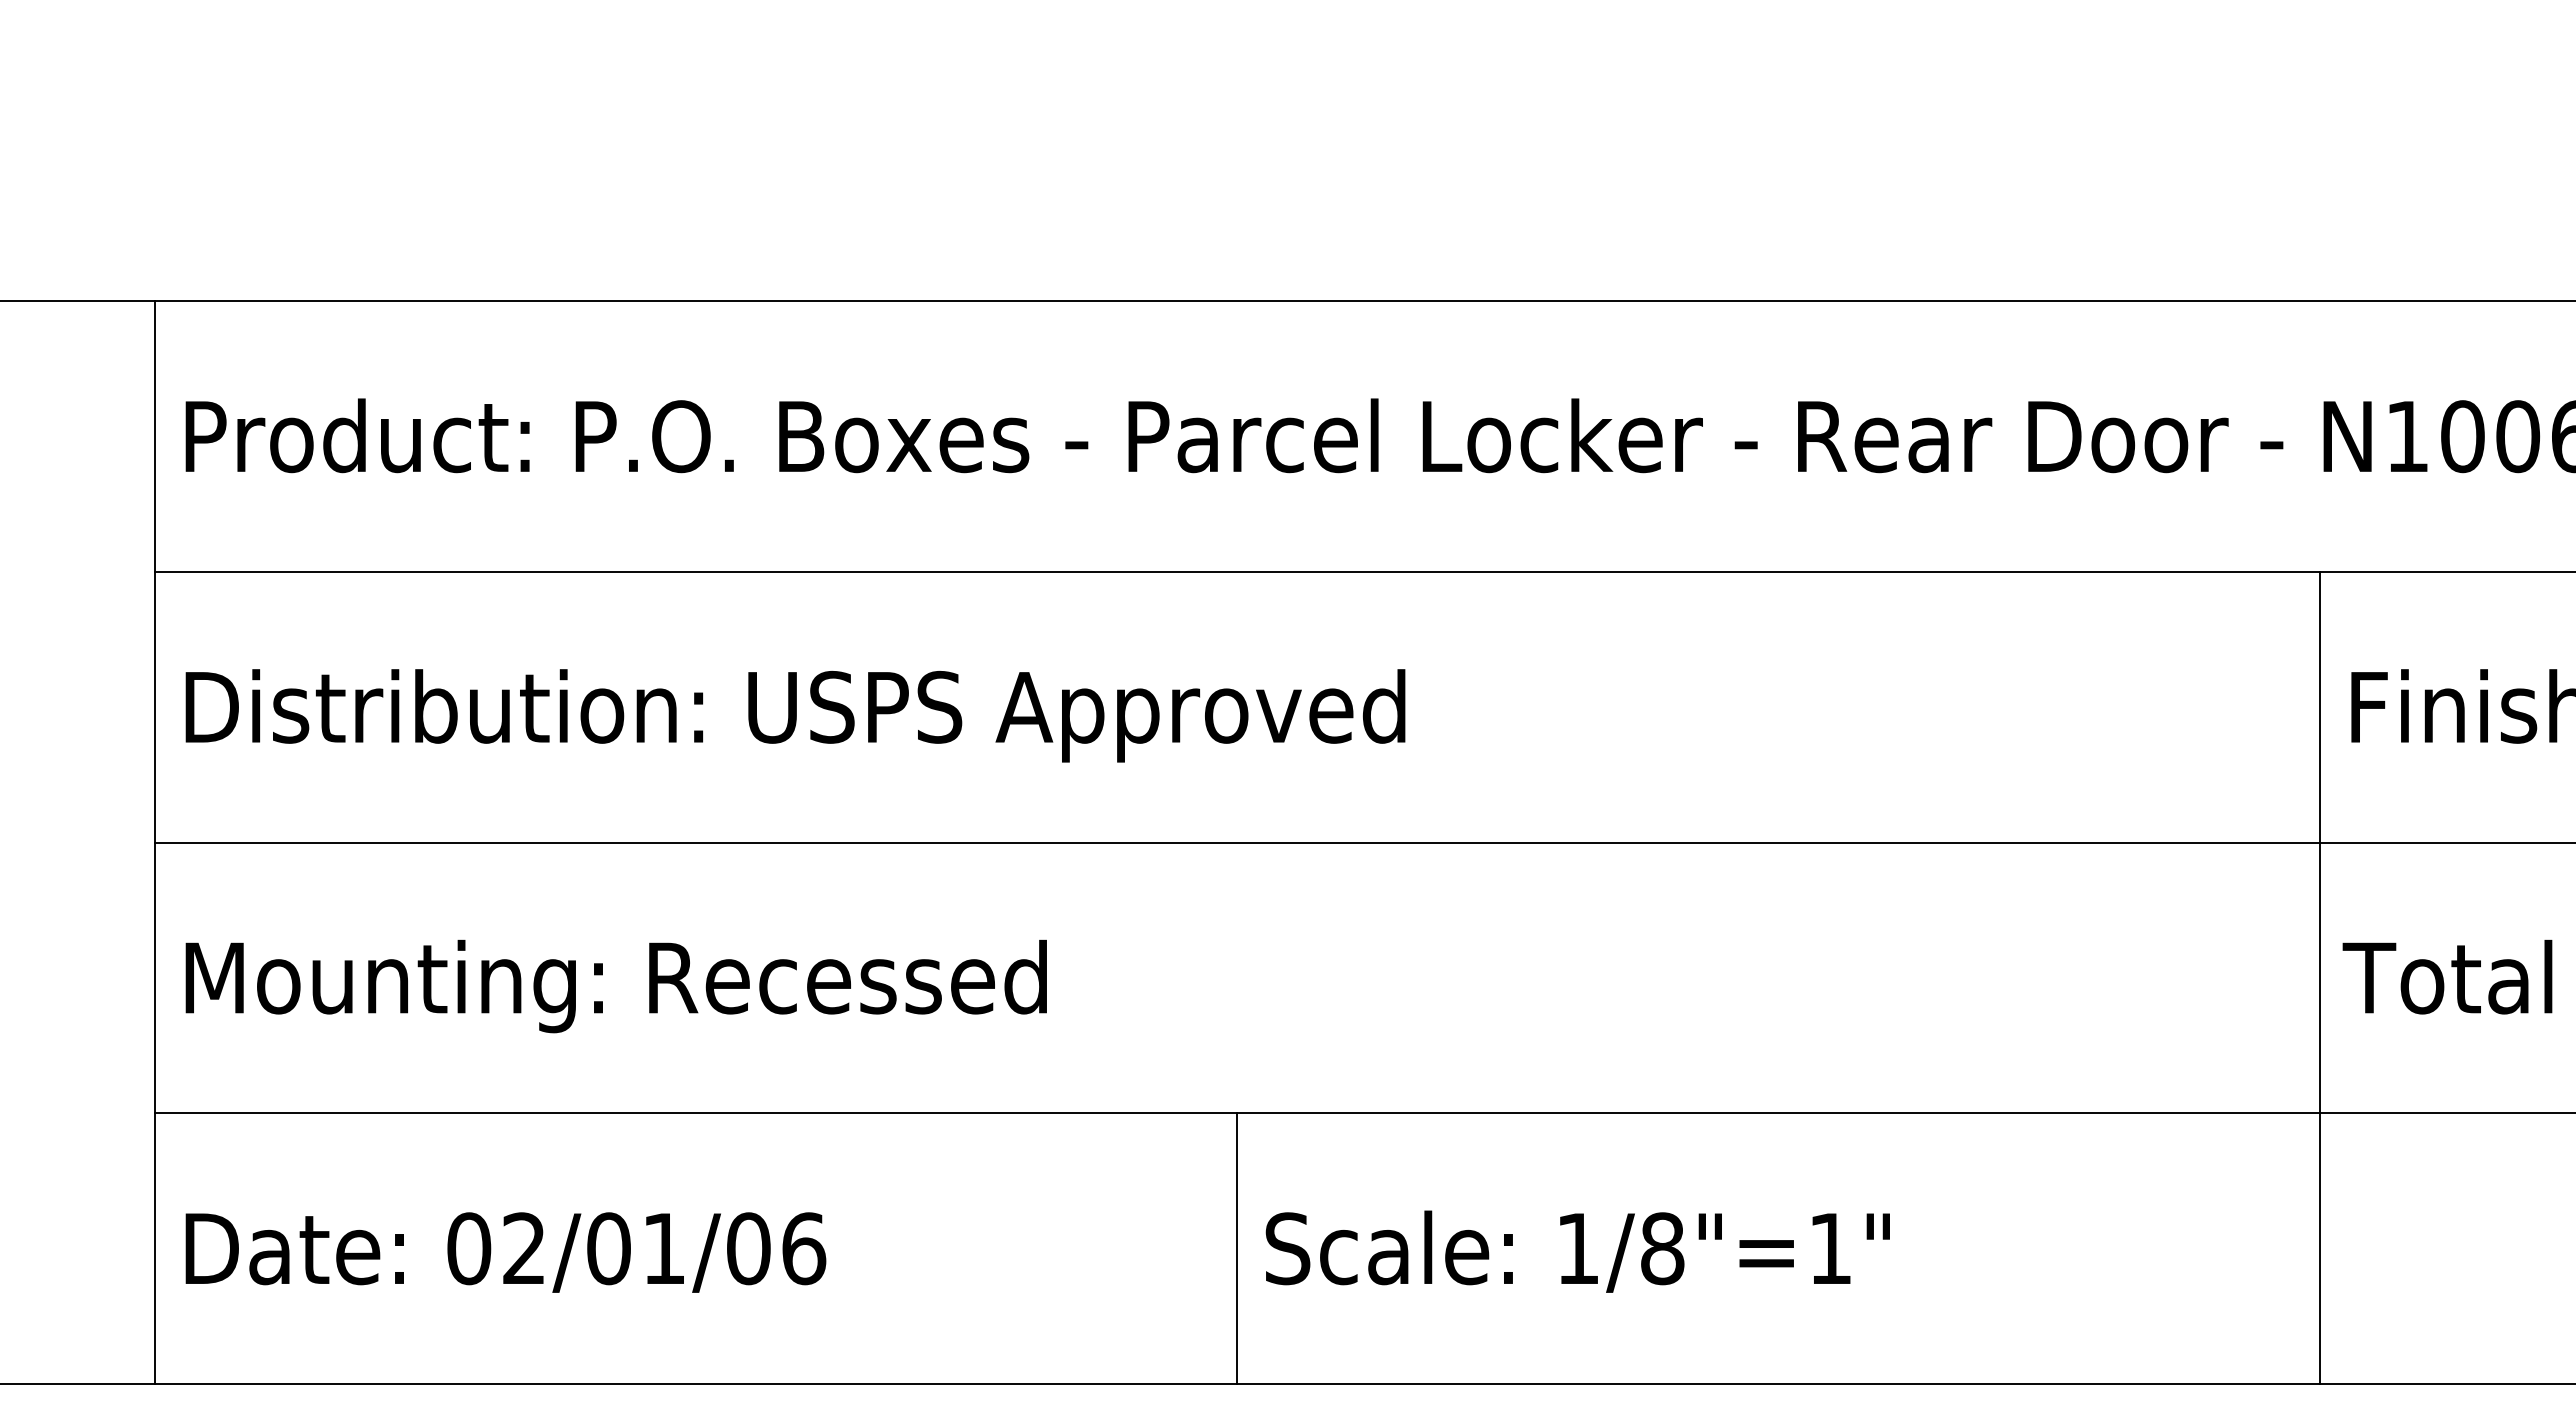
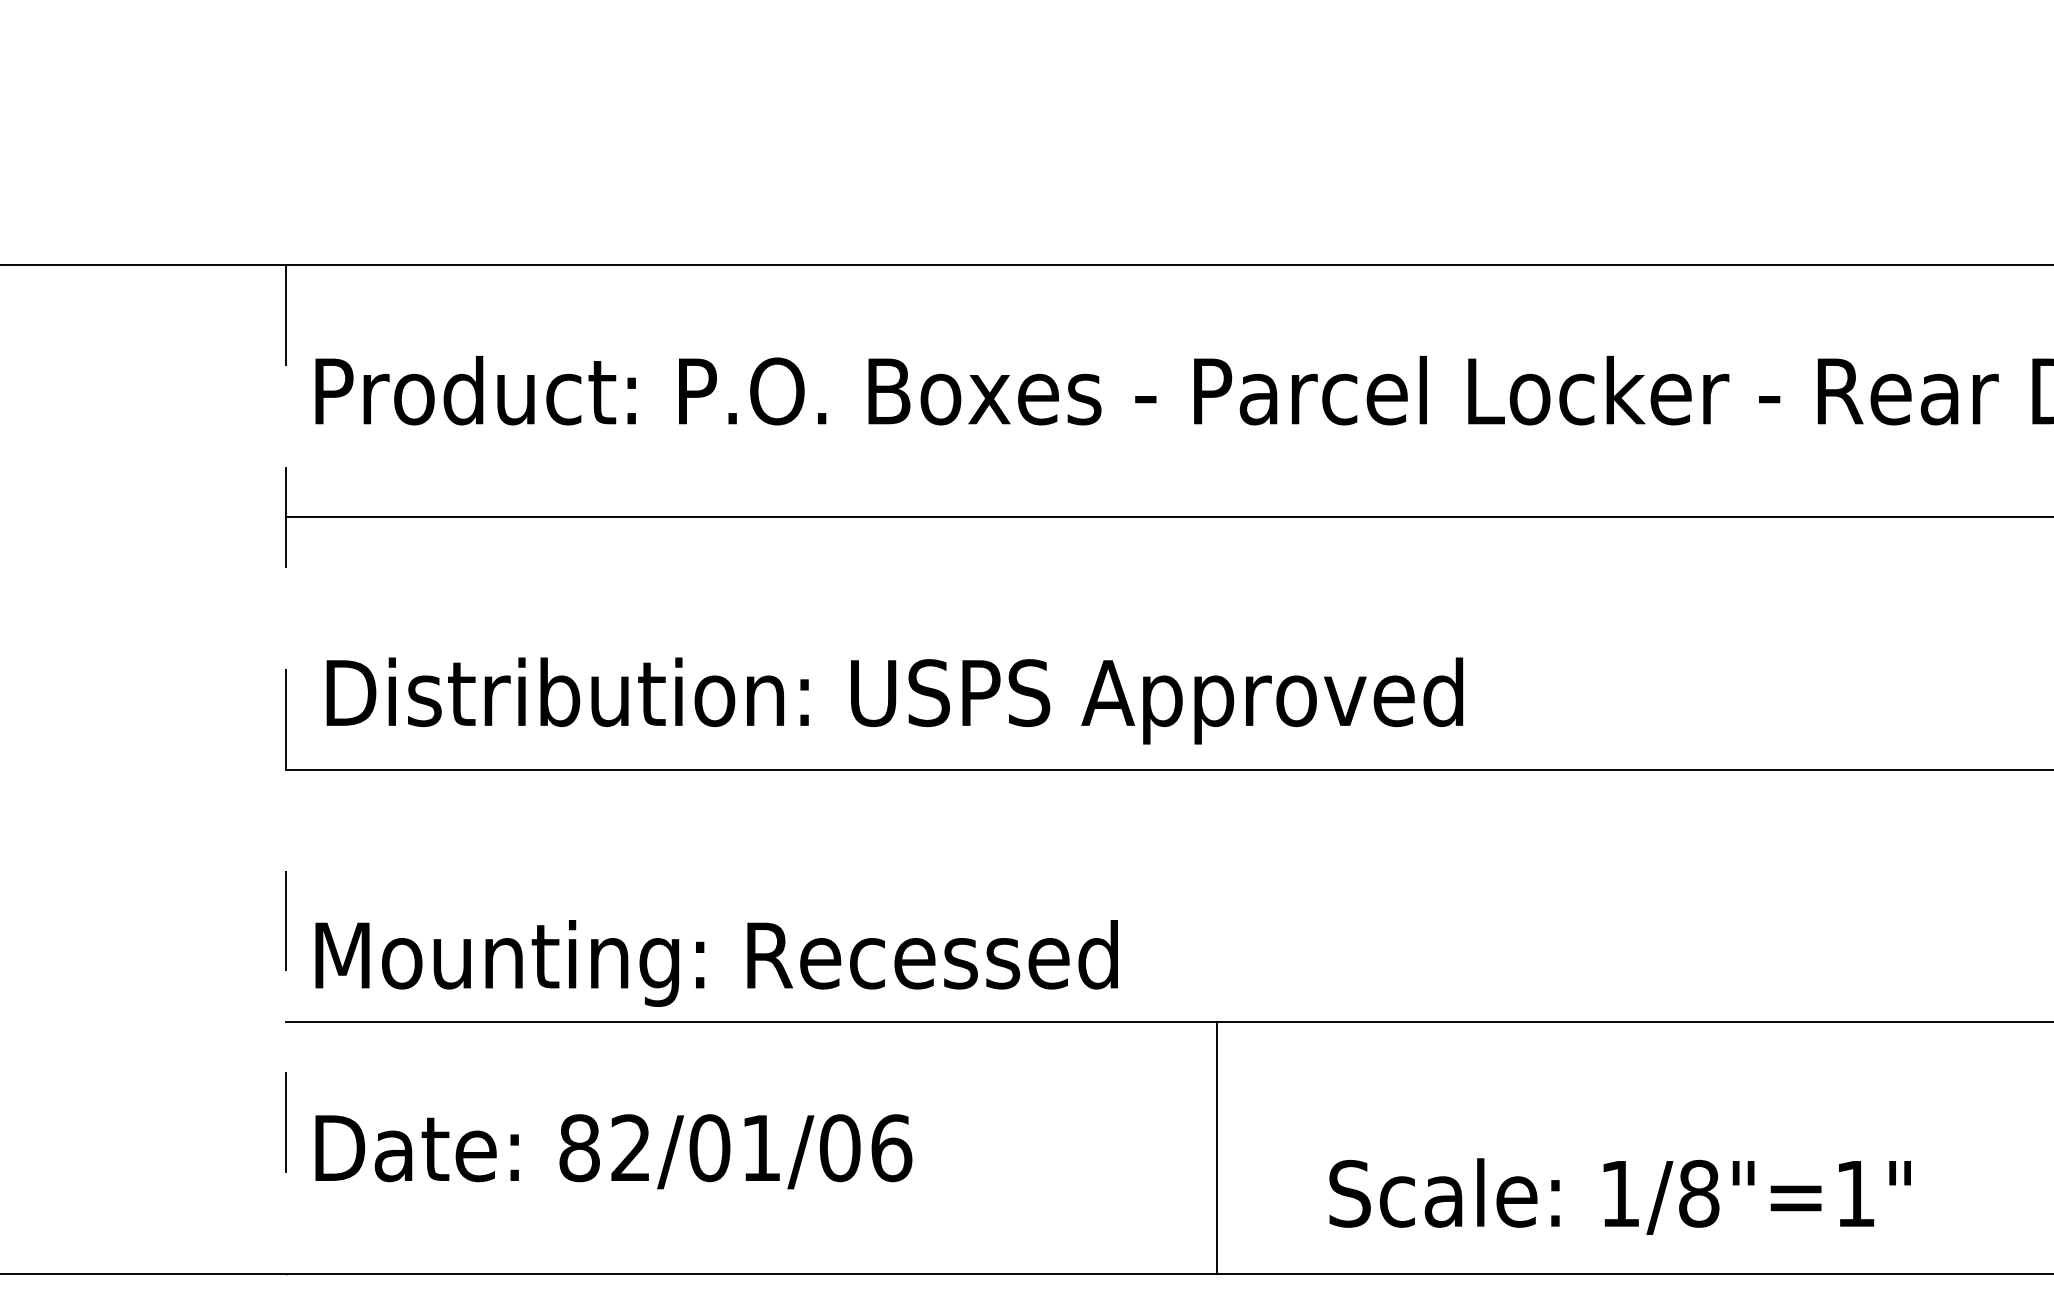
text: (795, 715) -> (894, 700), moved
line: (154, 843) -> (286, 770), solid -> dashed
text: (615, 986) -> (715, 963), moved
text: (469, 1248) -> (579, 1147), 02/01/06 -> 82/01/06
line: (1237, 1248) -> (1217, 1147), moved
text: (1577, 1251) -> (1619, 1196), moved

